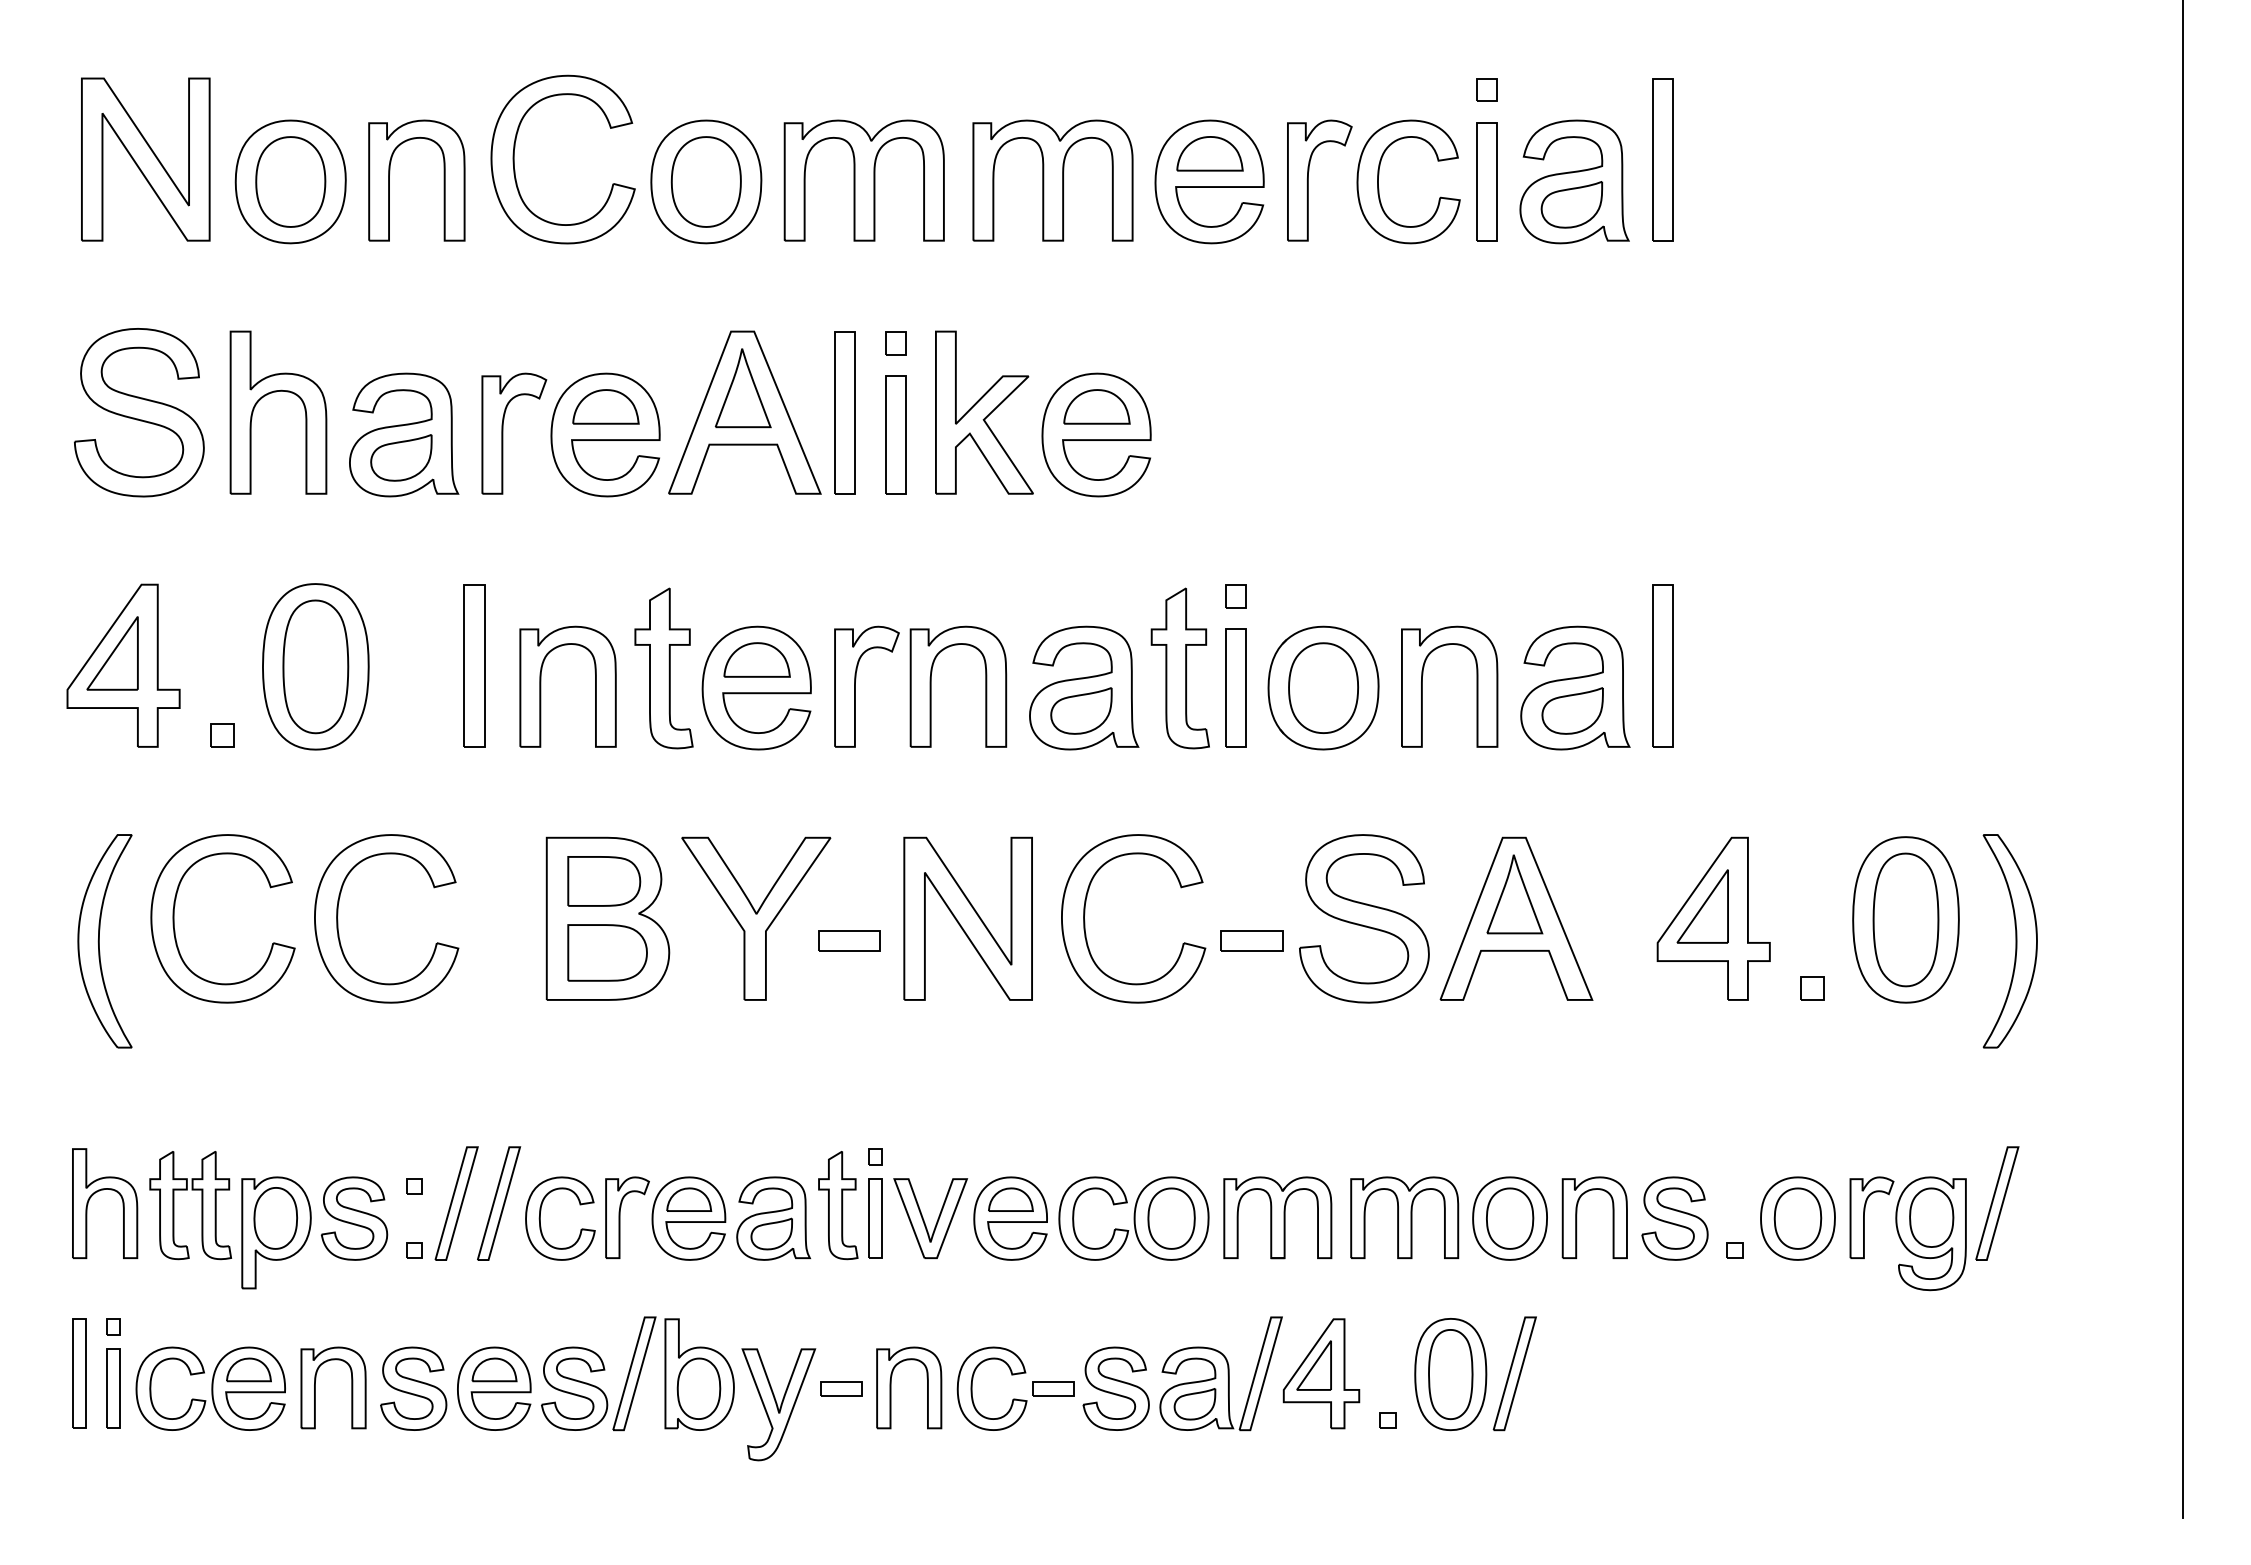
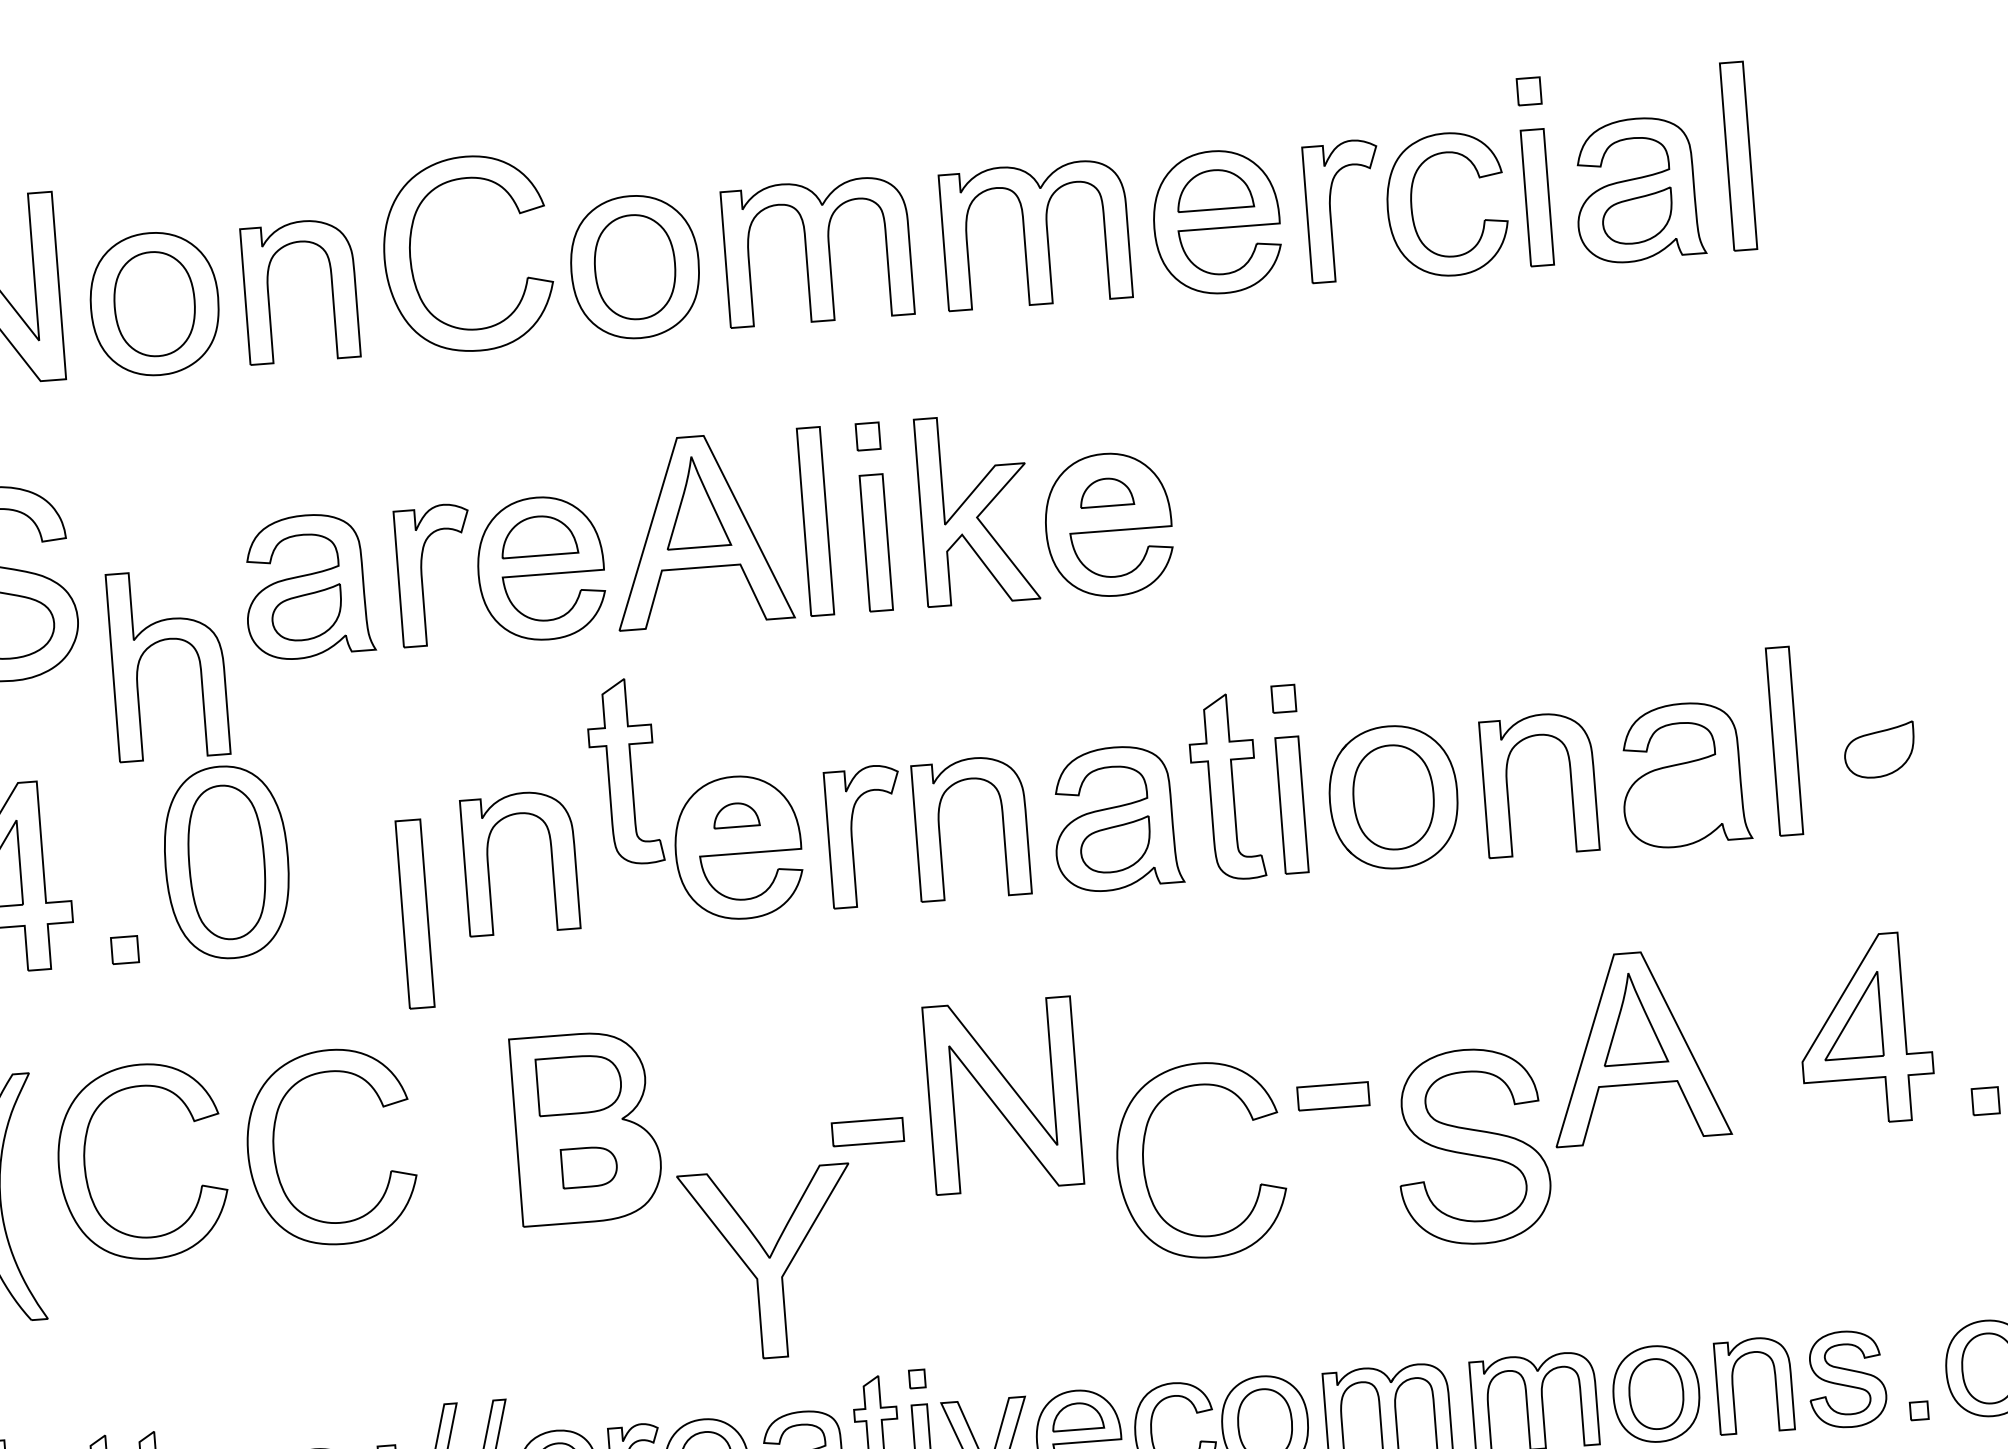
part: (272, 393) -> (159, 642), moved
part: (1096, 406) -> (1106, 491), size x0.7
part: (756, 659) -> (735, 814), size x0.6
part: (474, 665) -> (415, 913), moved
part: (663, 668) -> (624, 772), moved
part: (1572, 710) -> (1879, 749), moved
part: (756, 918) -> (770, 1263), moved
part: (1364, 918) -> (1472, 1146), moved
part: (1085, 920) -> (1145, 1166), moved
part: (607, 952) -> (589, 1166), size x0.6

